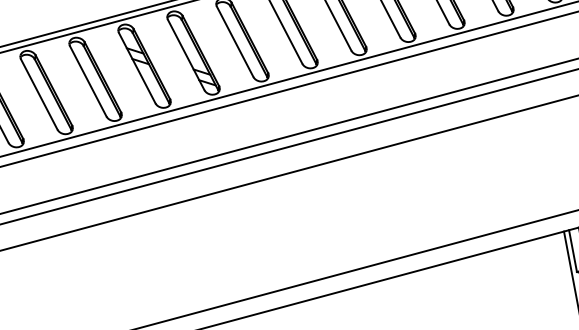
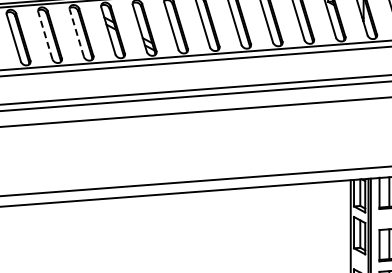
line: (87, 81) -> (76, 33), solid -> dashed
line: (39, 94) -> (45, 35), solid -> dashed

